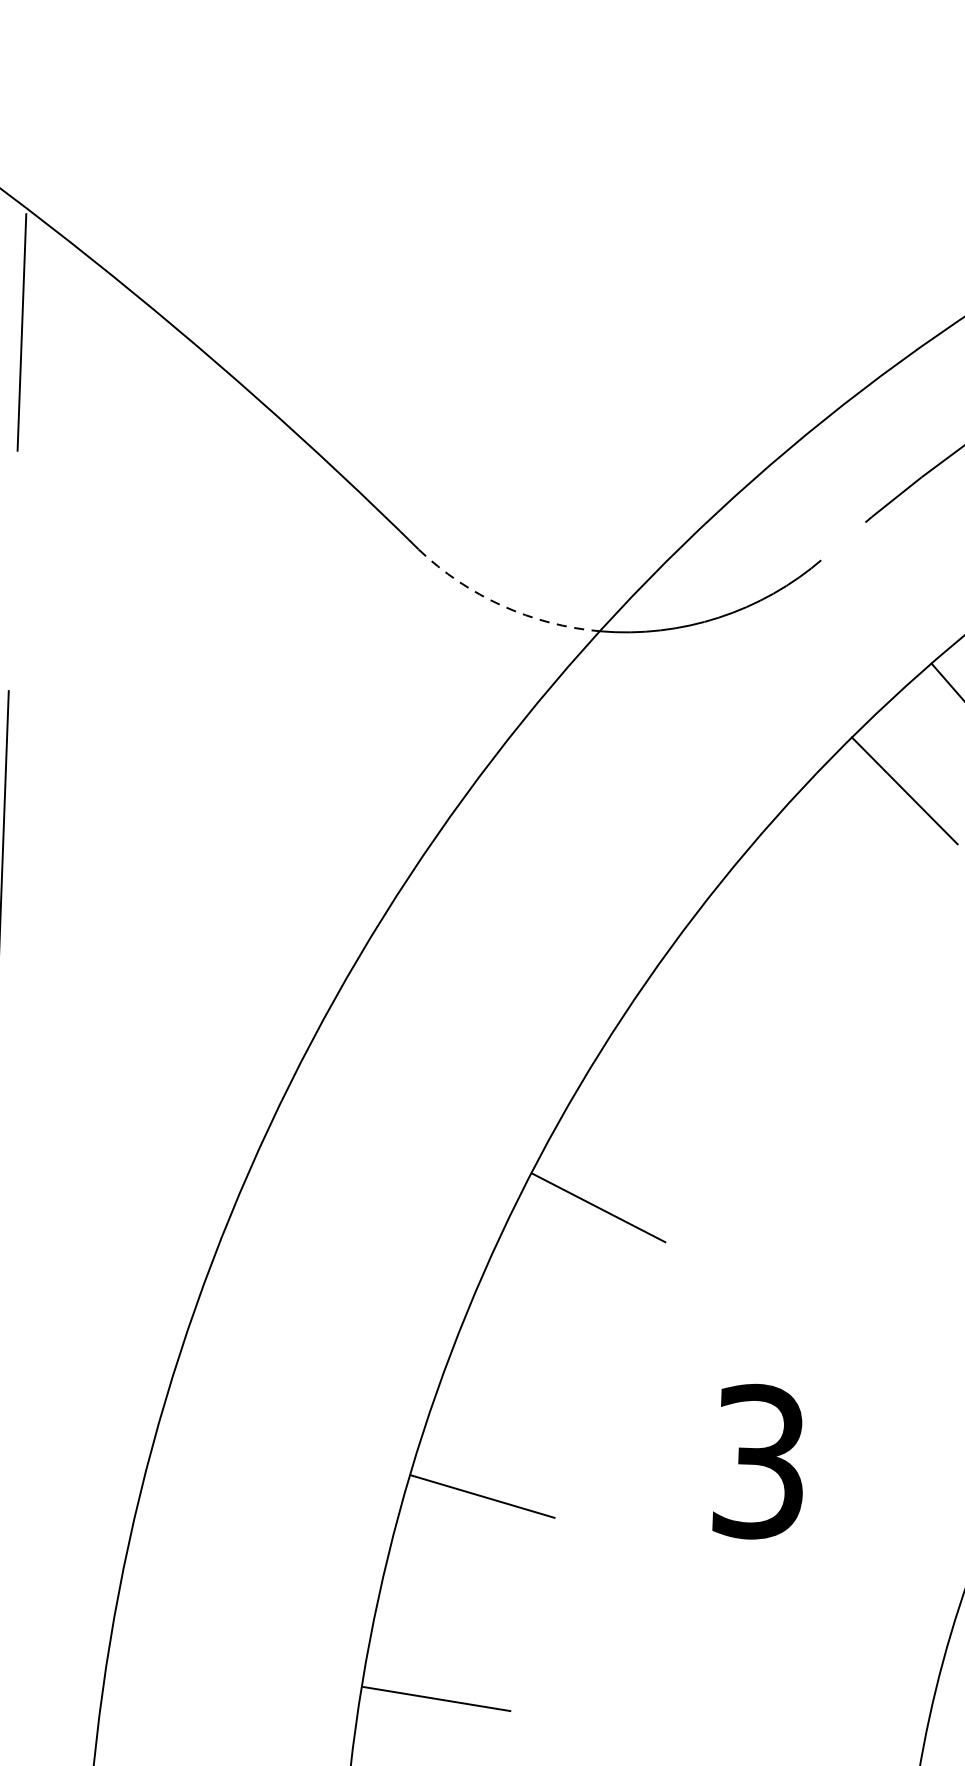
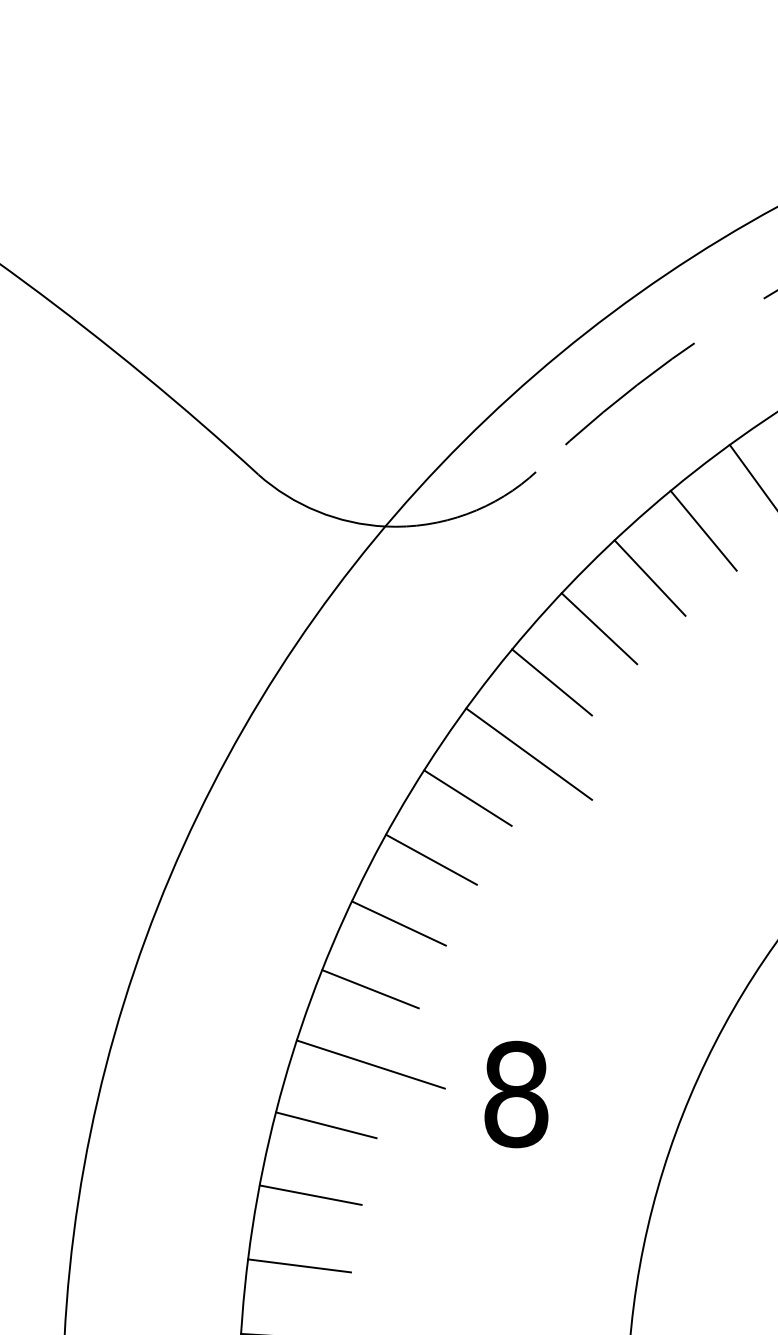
arc: (502, 605) -> (317, 511), dashed -> solid
line: (832, 866) -> (551, 682), added
line: (796, 968) -> (529, 753), added
line: (704, 1028) -> (467, 797), added
line: (649, 1116) -> (431, 859), added
line: (553, 1301) -> (370, 989), added
line: (549, 1410) -> (370, 1064), added
text: (759, 1461) -> (516, 1094), 3 -> 8
line: (455, 1595) -> (310, 1194), added

